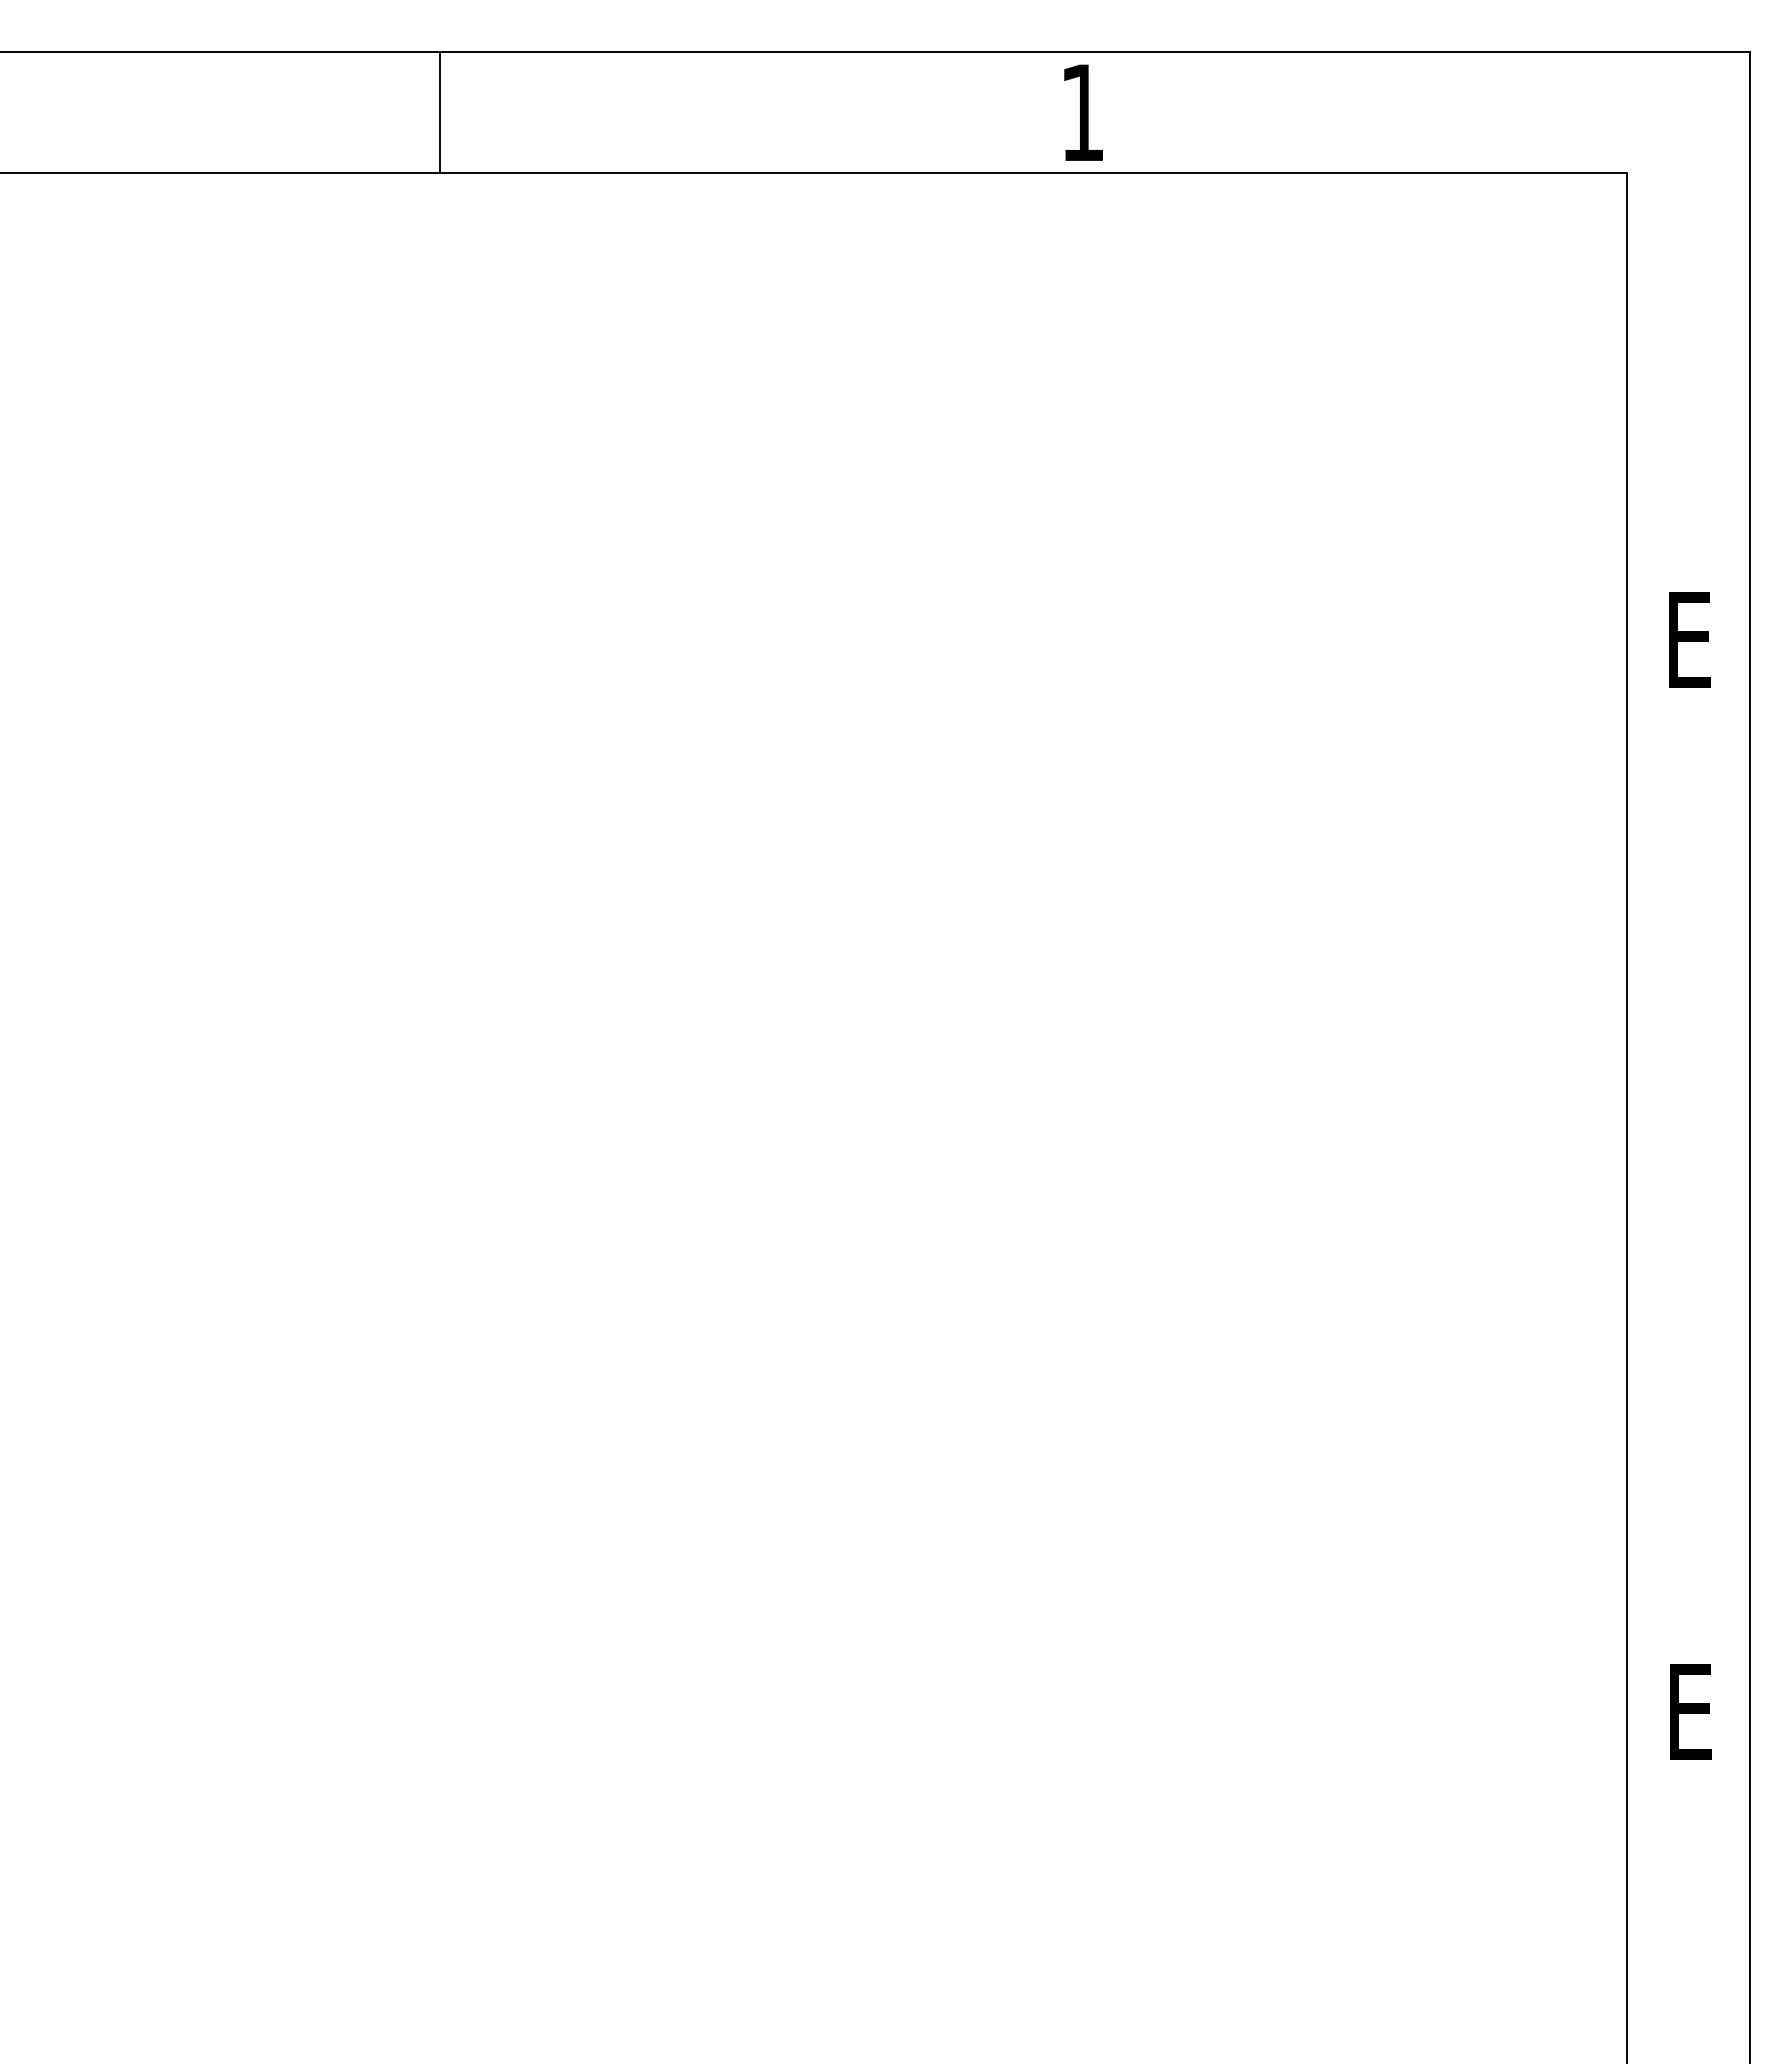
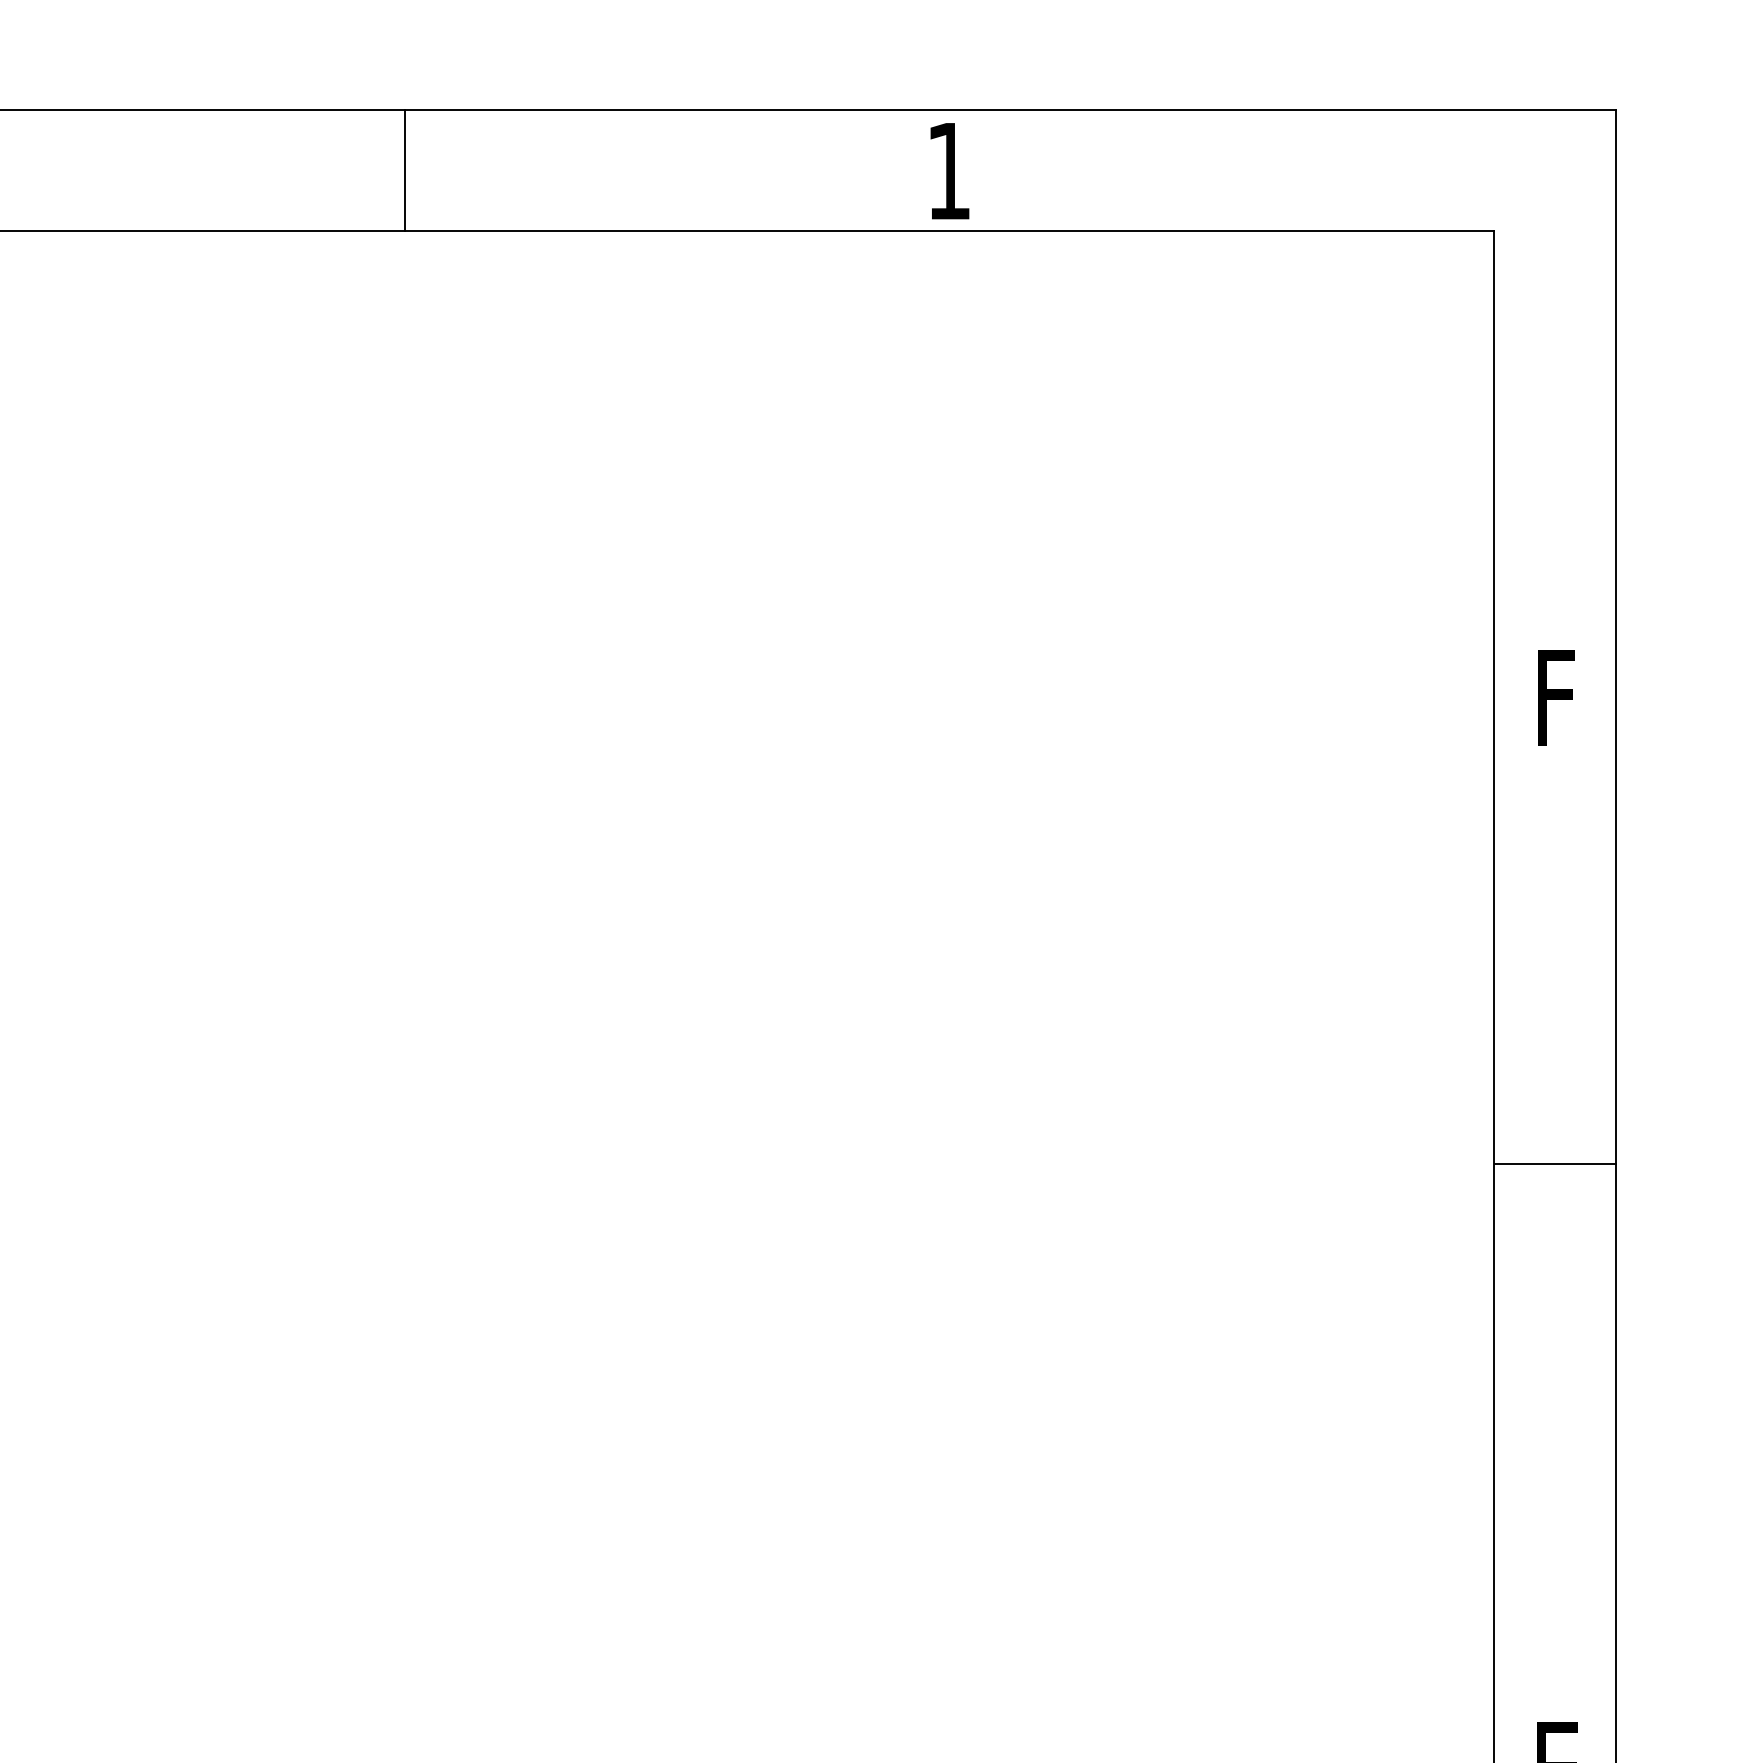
line: (439, 112) -> (404, 170), moved
text: (1689, 639) -> (1555, 697), E -> F
line: (1689, 1105) -> (1555, 1163), added

